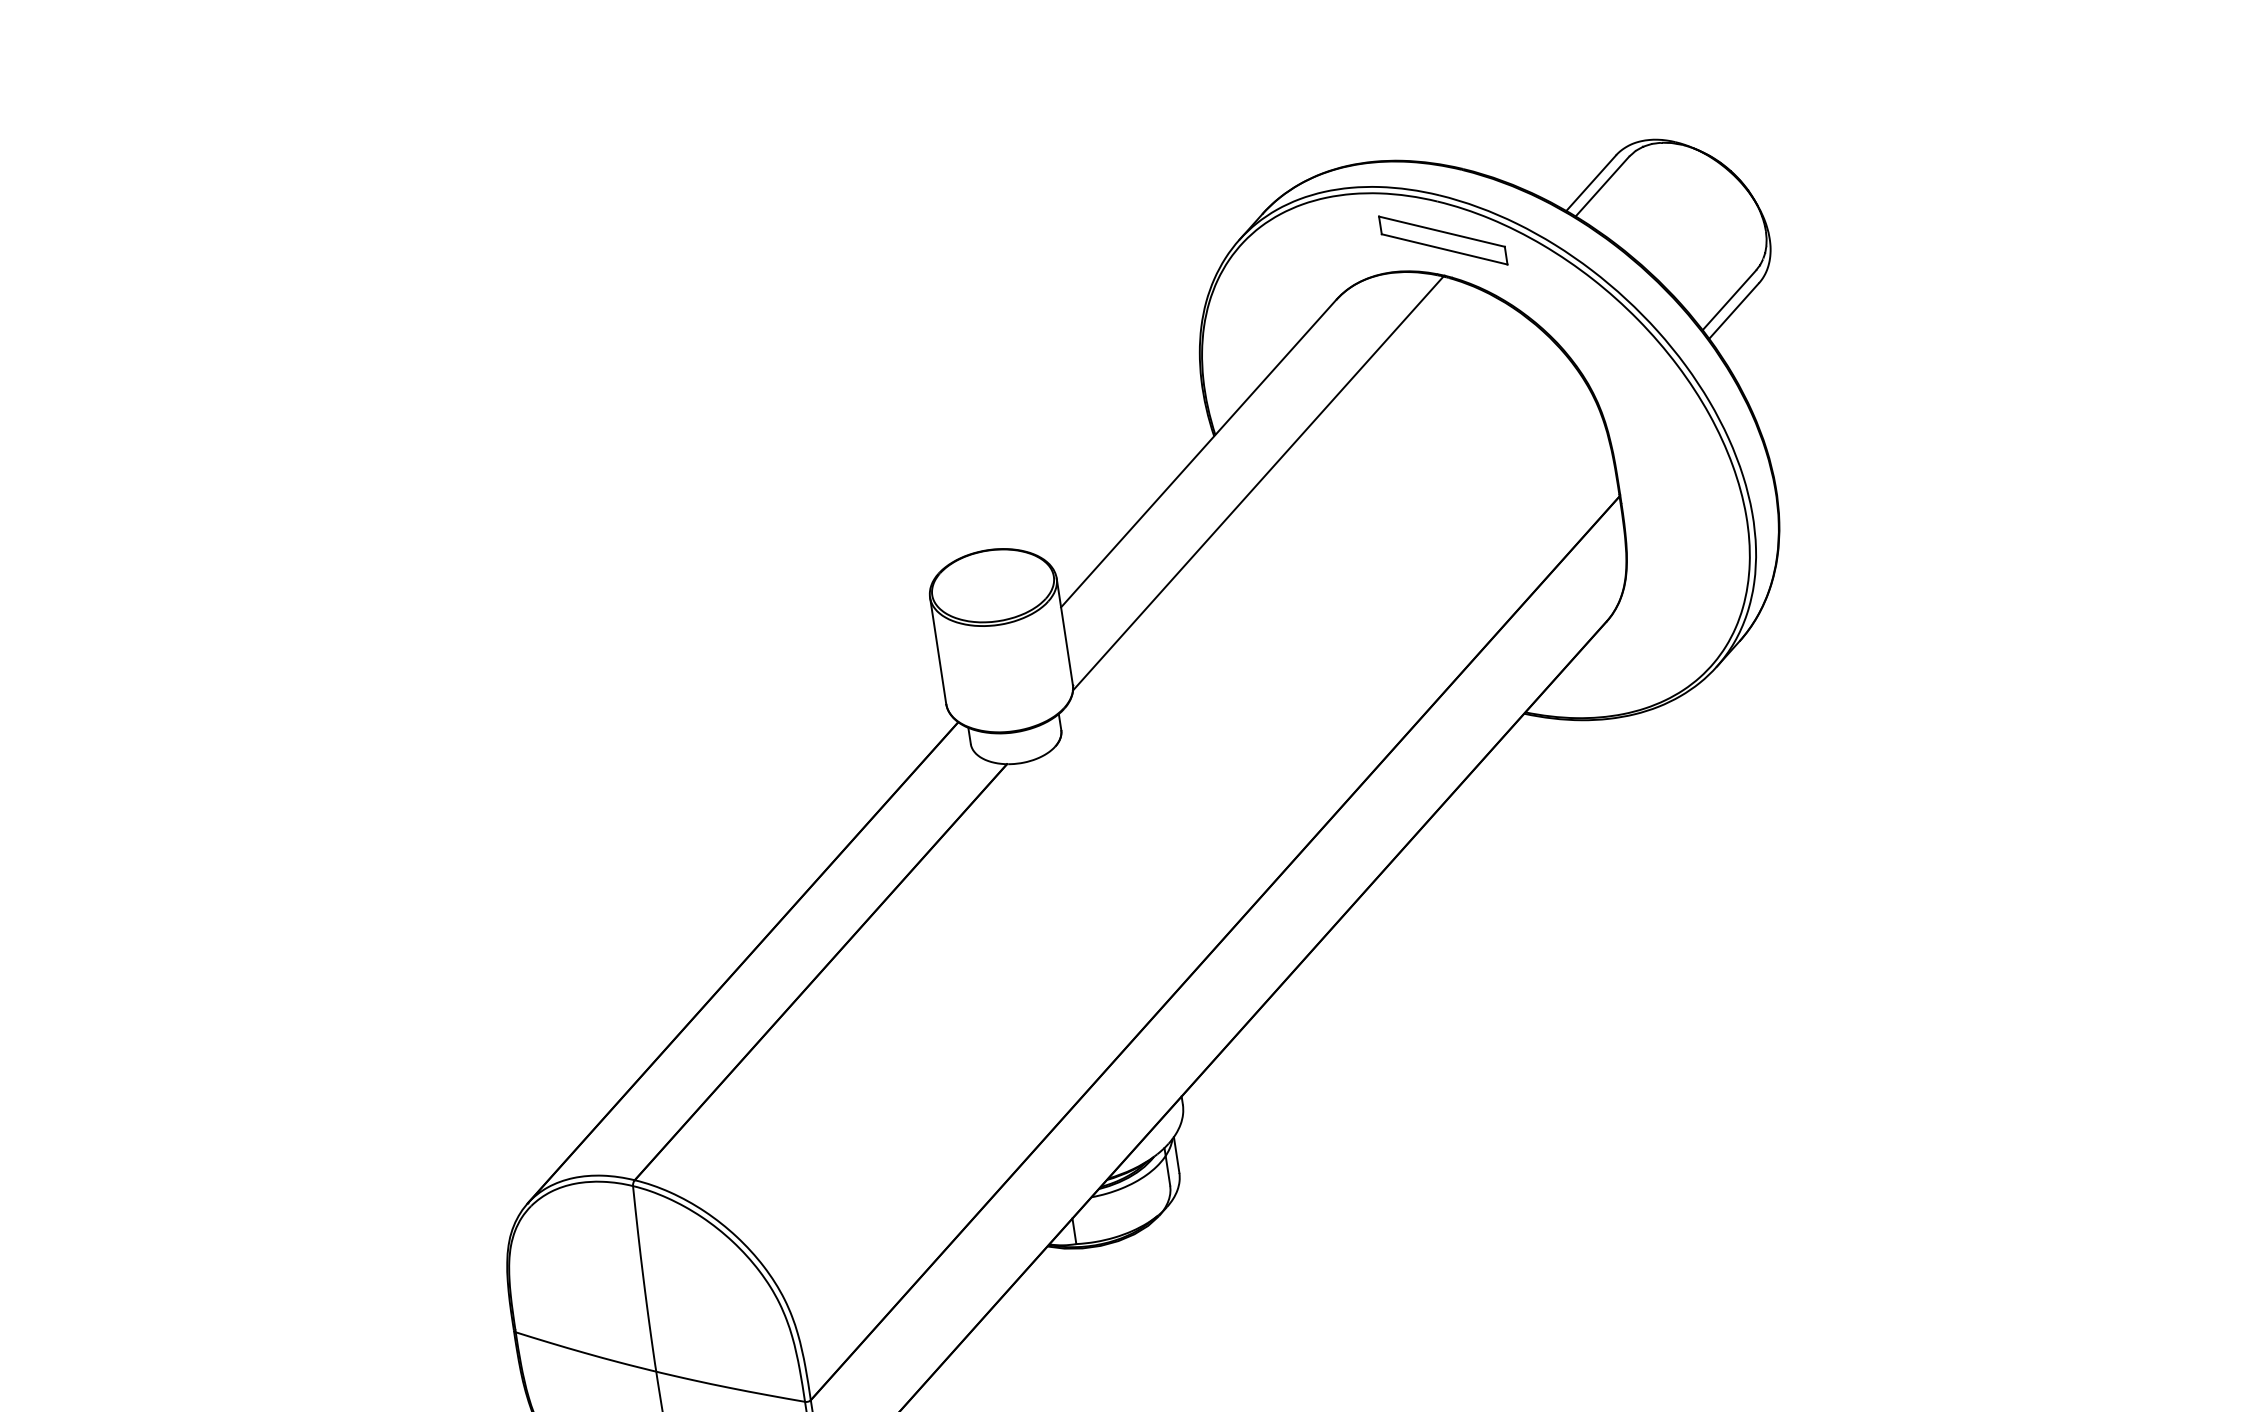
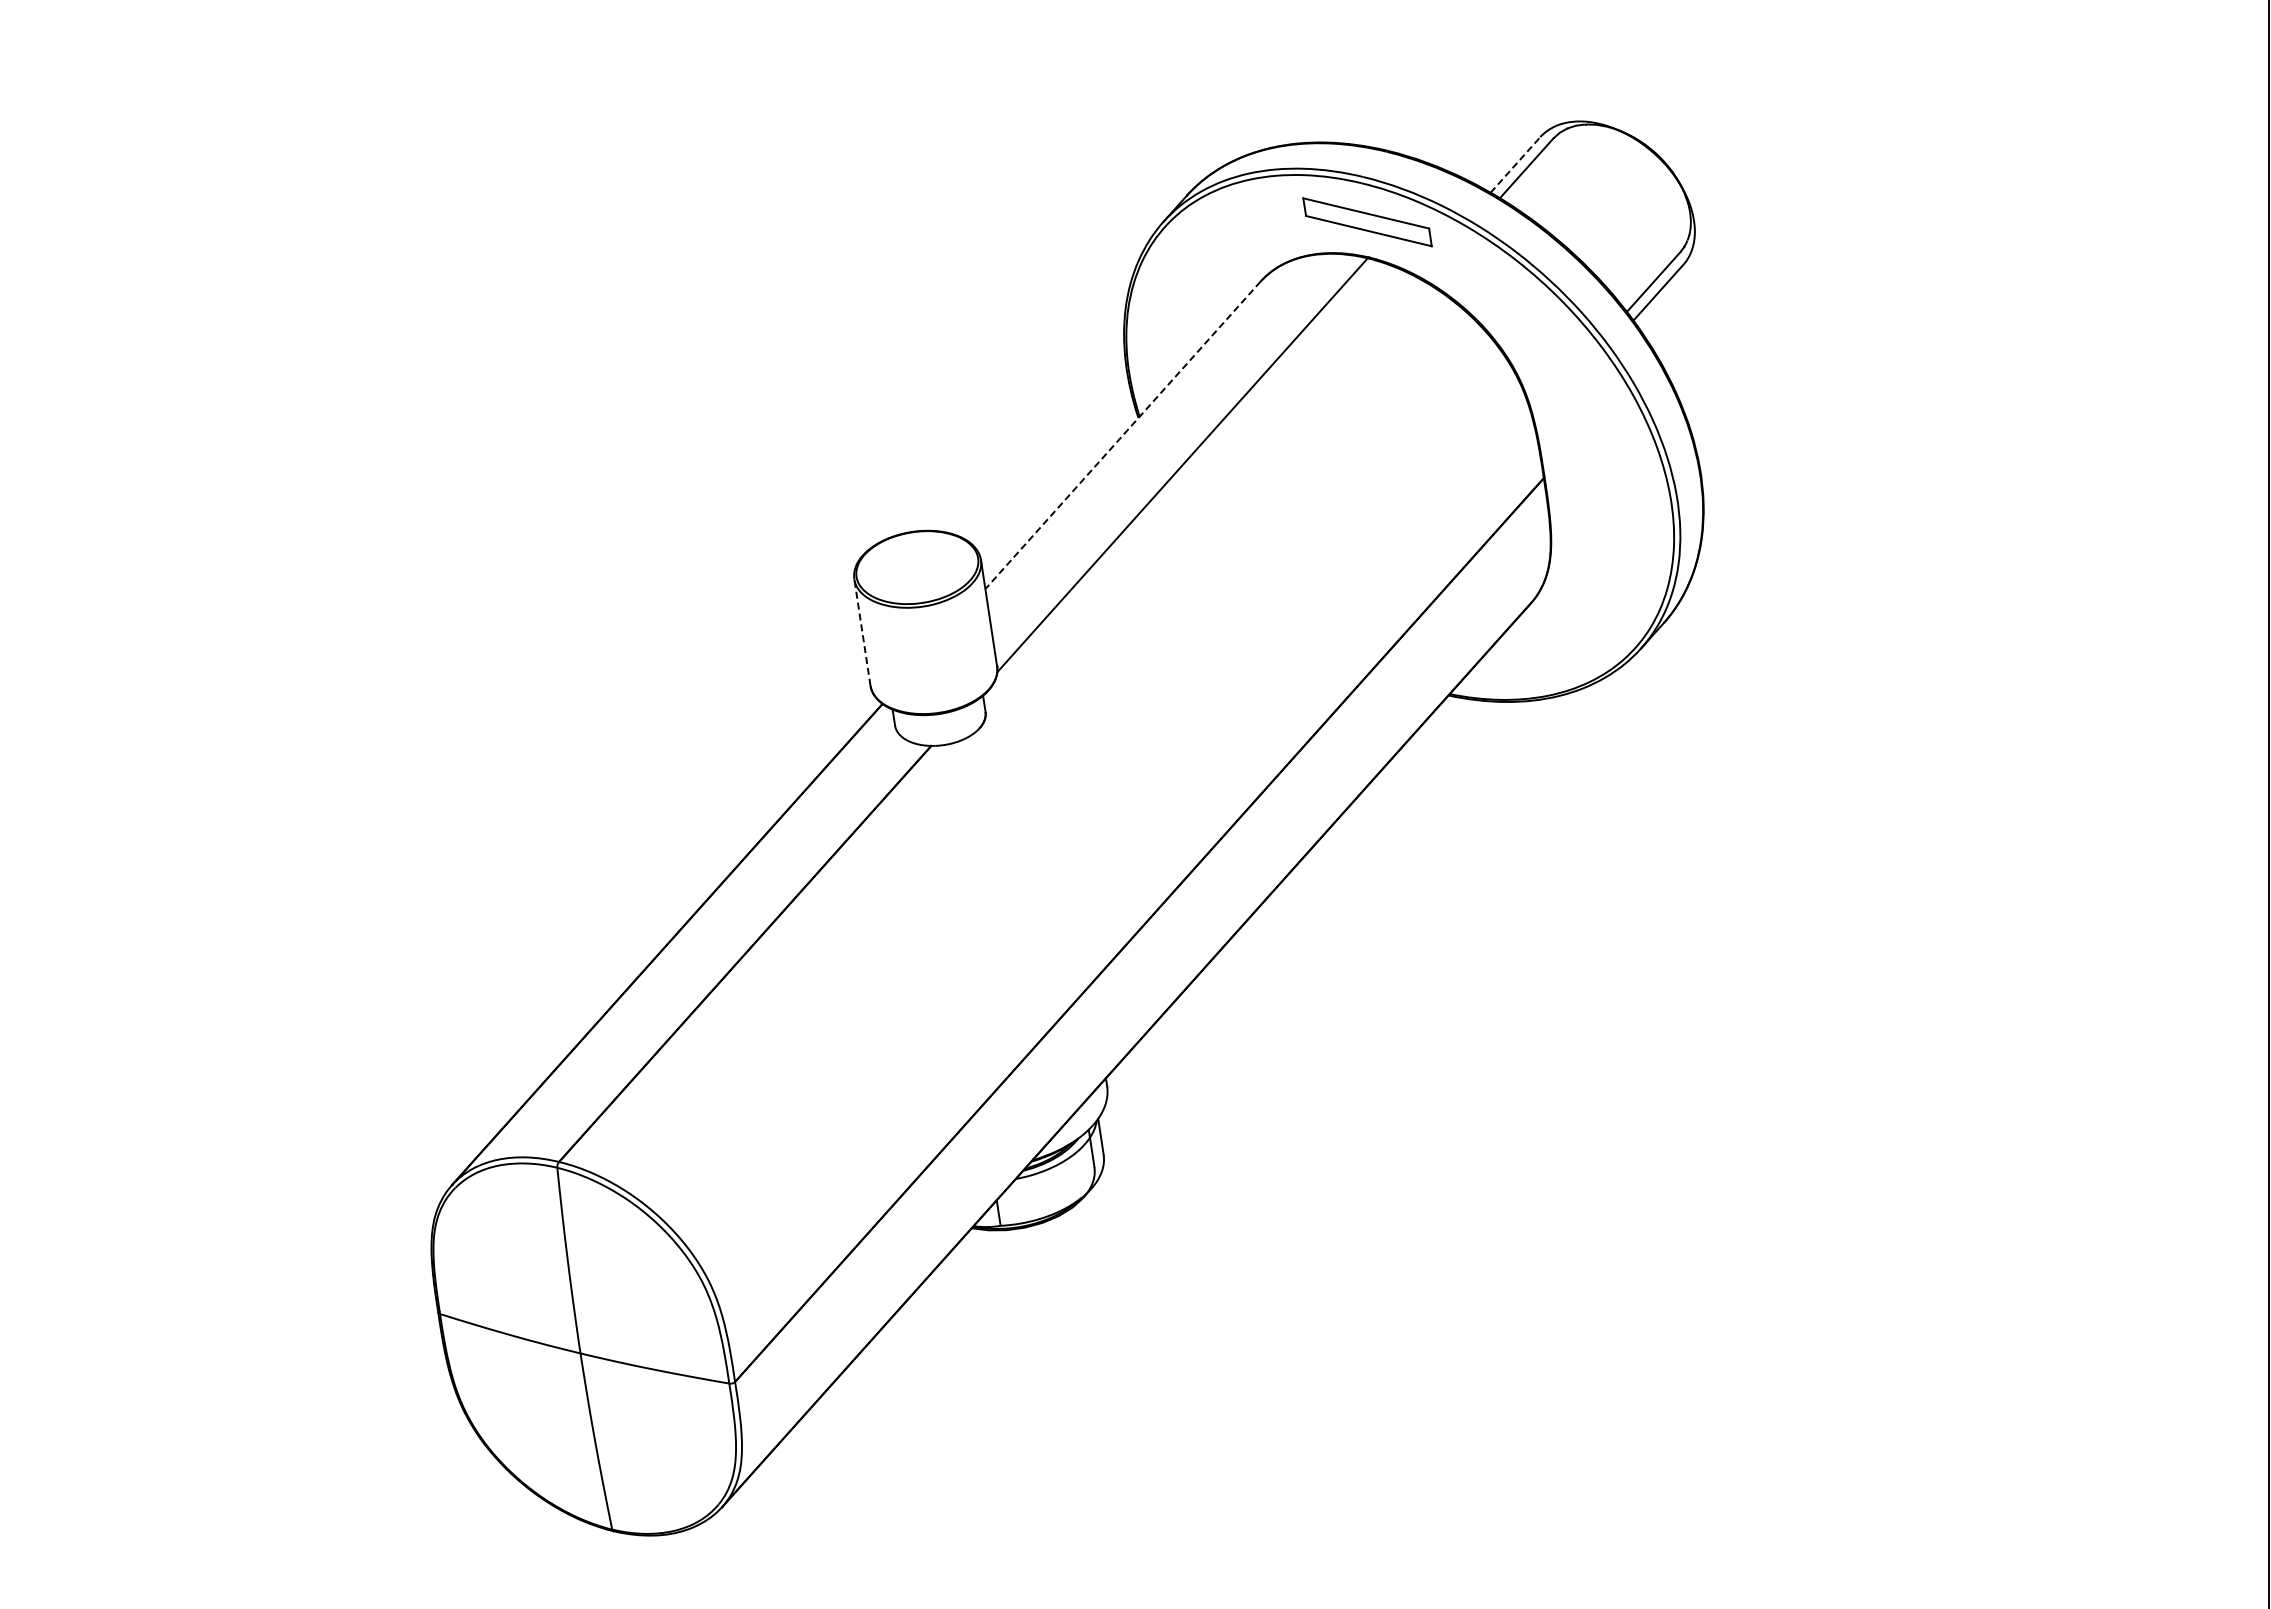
line: (1591, 182) -> (1515, 164), solid -> dashed
line: (1198, 453) -> (1122, 435), solid -> dashed
line: (938, 650) -> (862, 632), solid -> dashed

